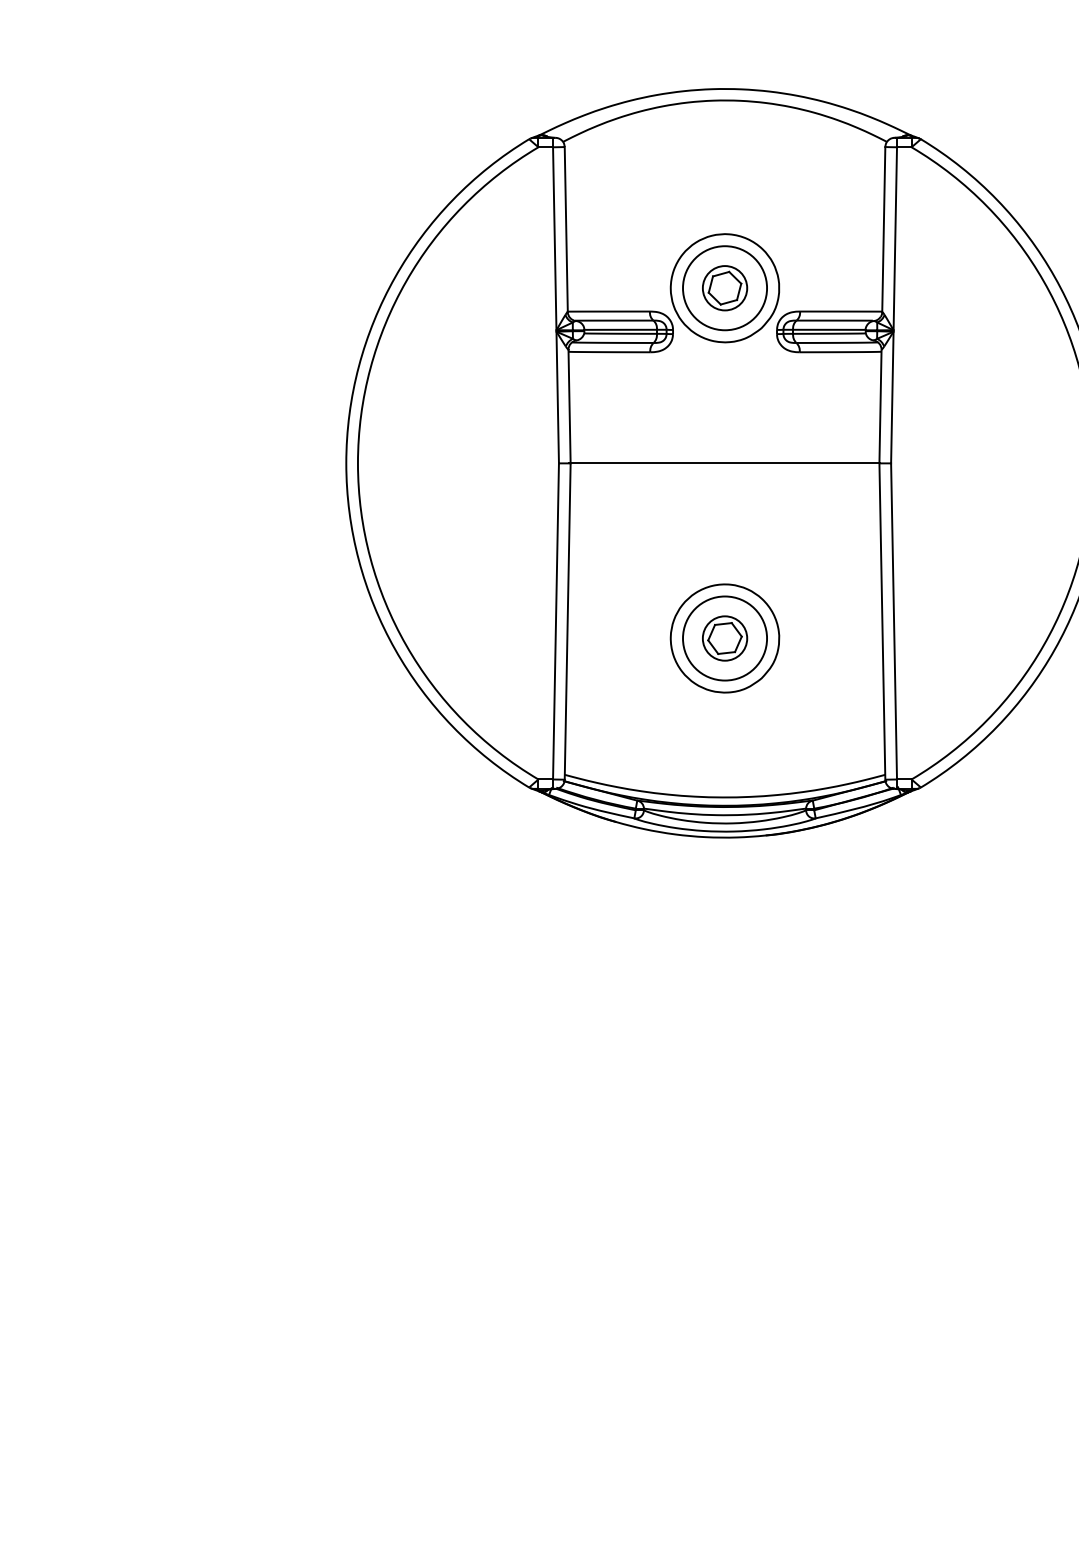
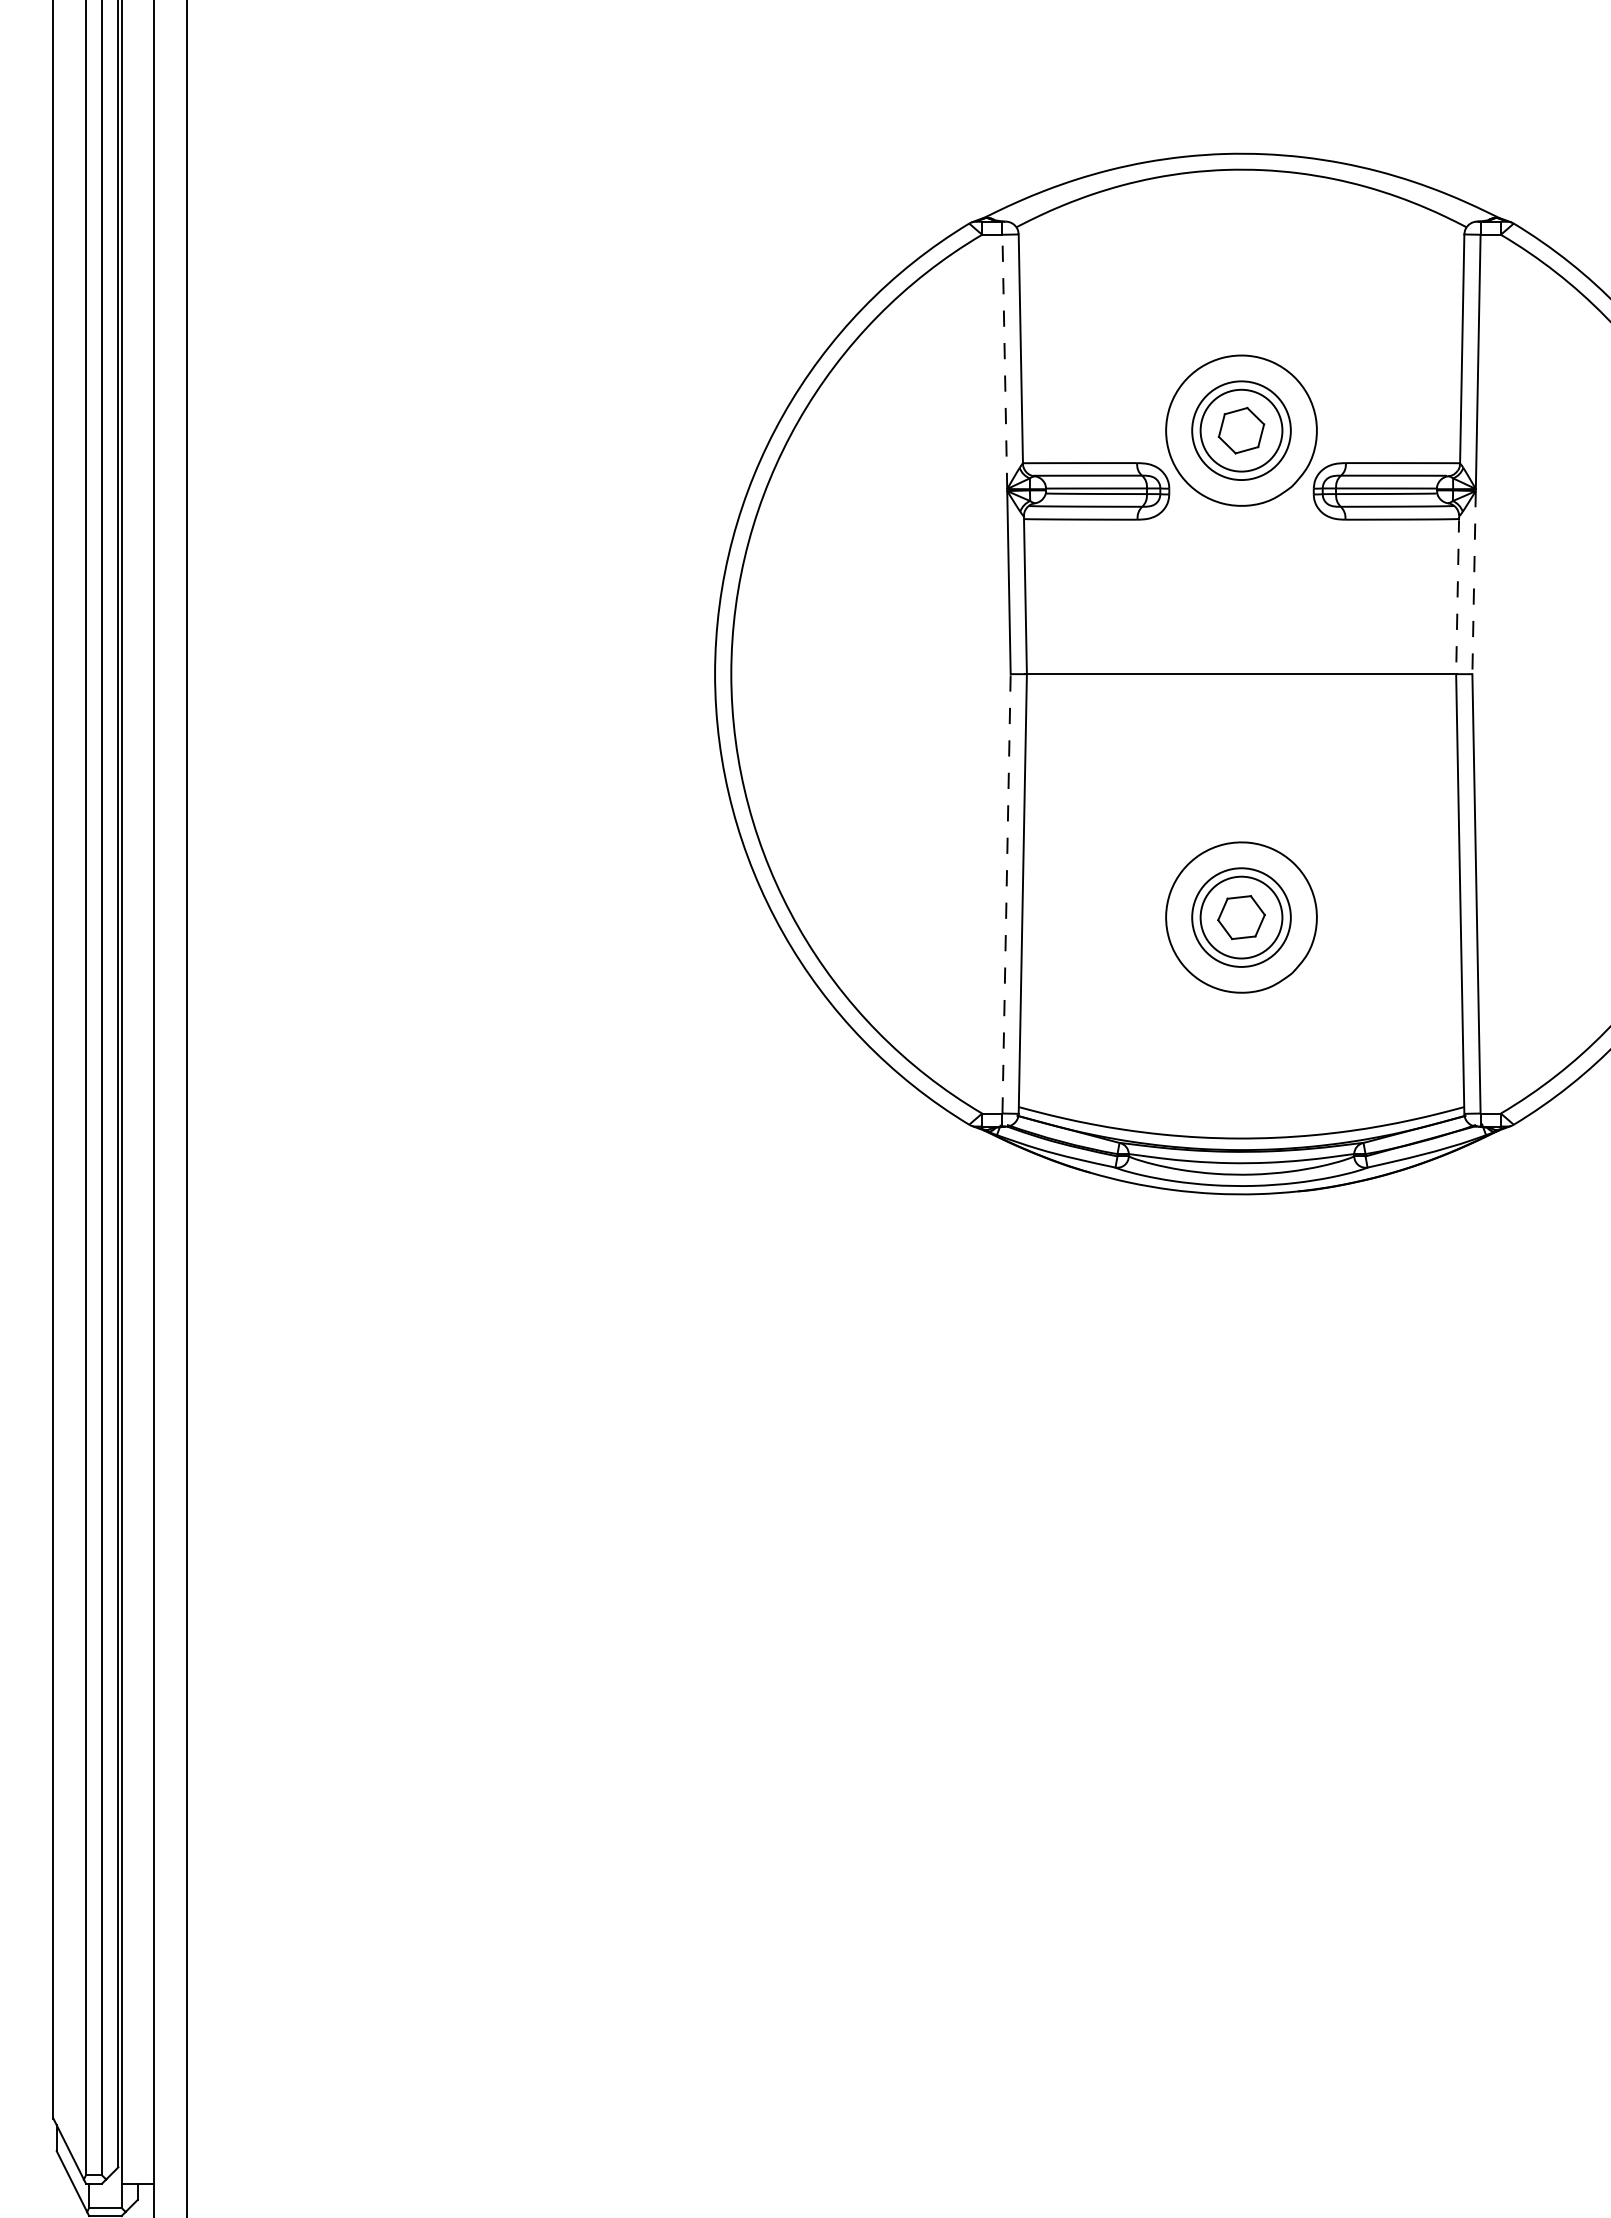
line: (554, 238) -> (1004, 361), solid -> dashed
circle: (725, 288) -> (1241, 430), size x0.7
circle: (725, 288) -> (1241, 430), size x1.6
line: (892, 397) -> (1474, 582), solid -> dashed
line: (880, 406) -> (1457, 594), solid -> dashed
line: (555, 621) -> (1006, 893), solid -> dashed
circle: (725, 638) -> (1241, 917), size x0.7
circle: (725, 638) -> (1241, 917), size x1.6

